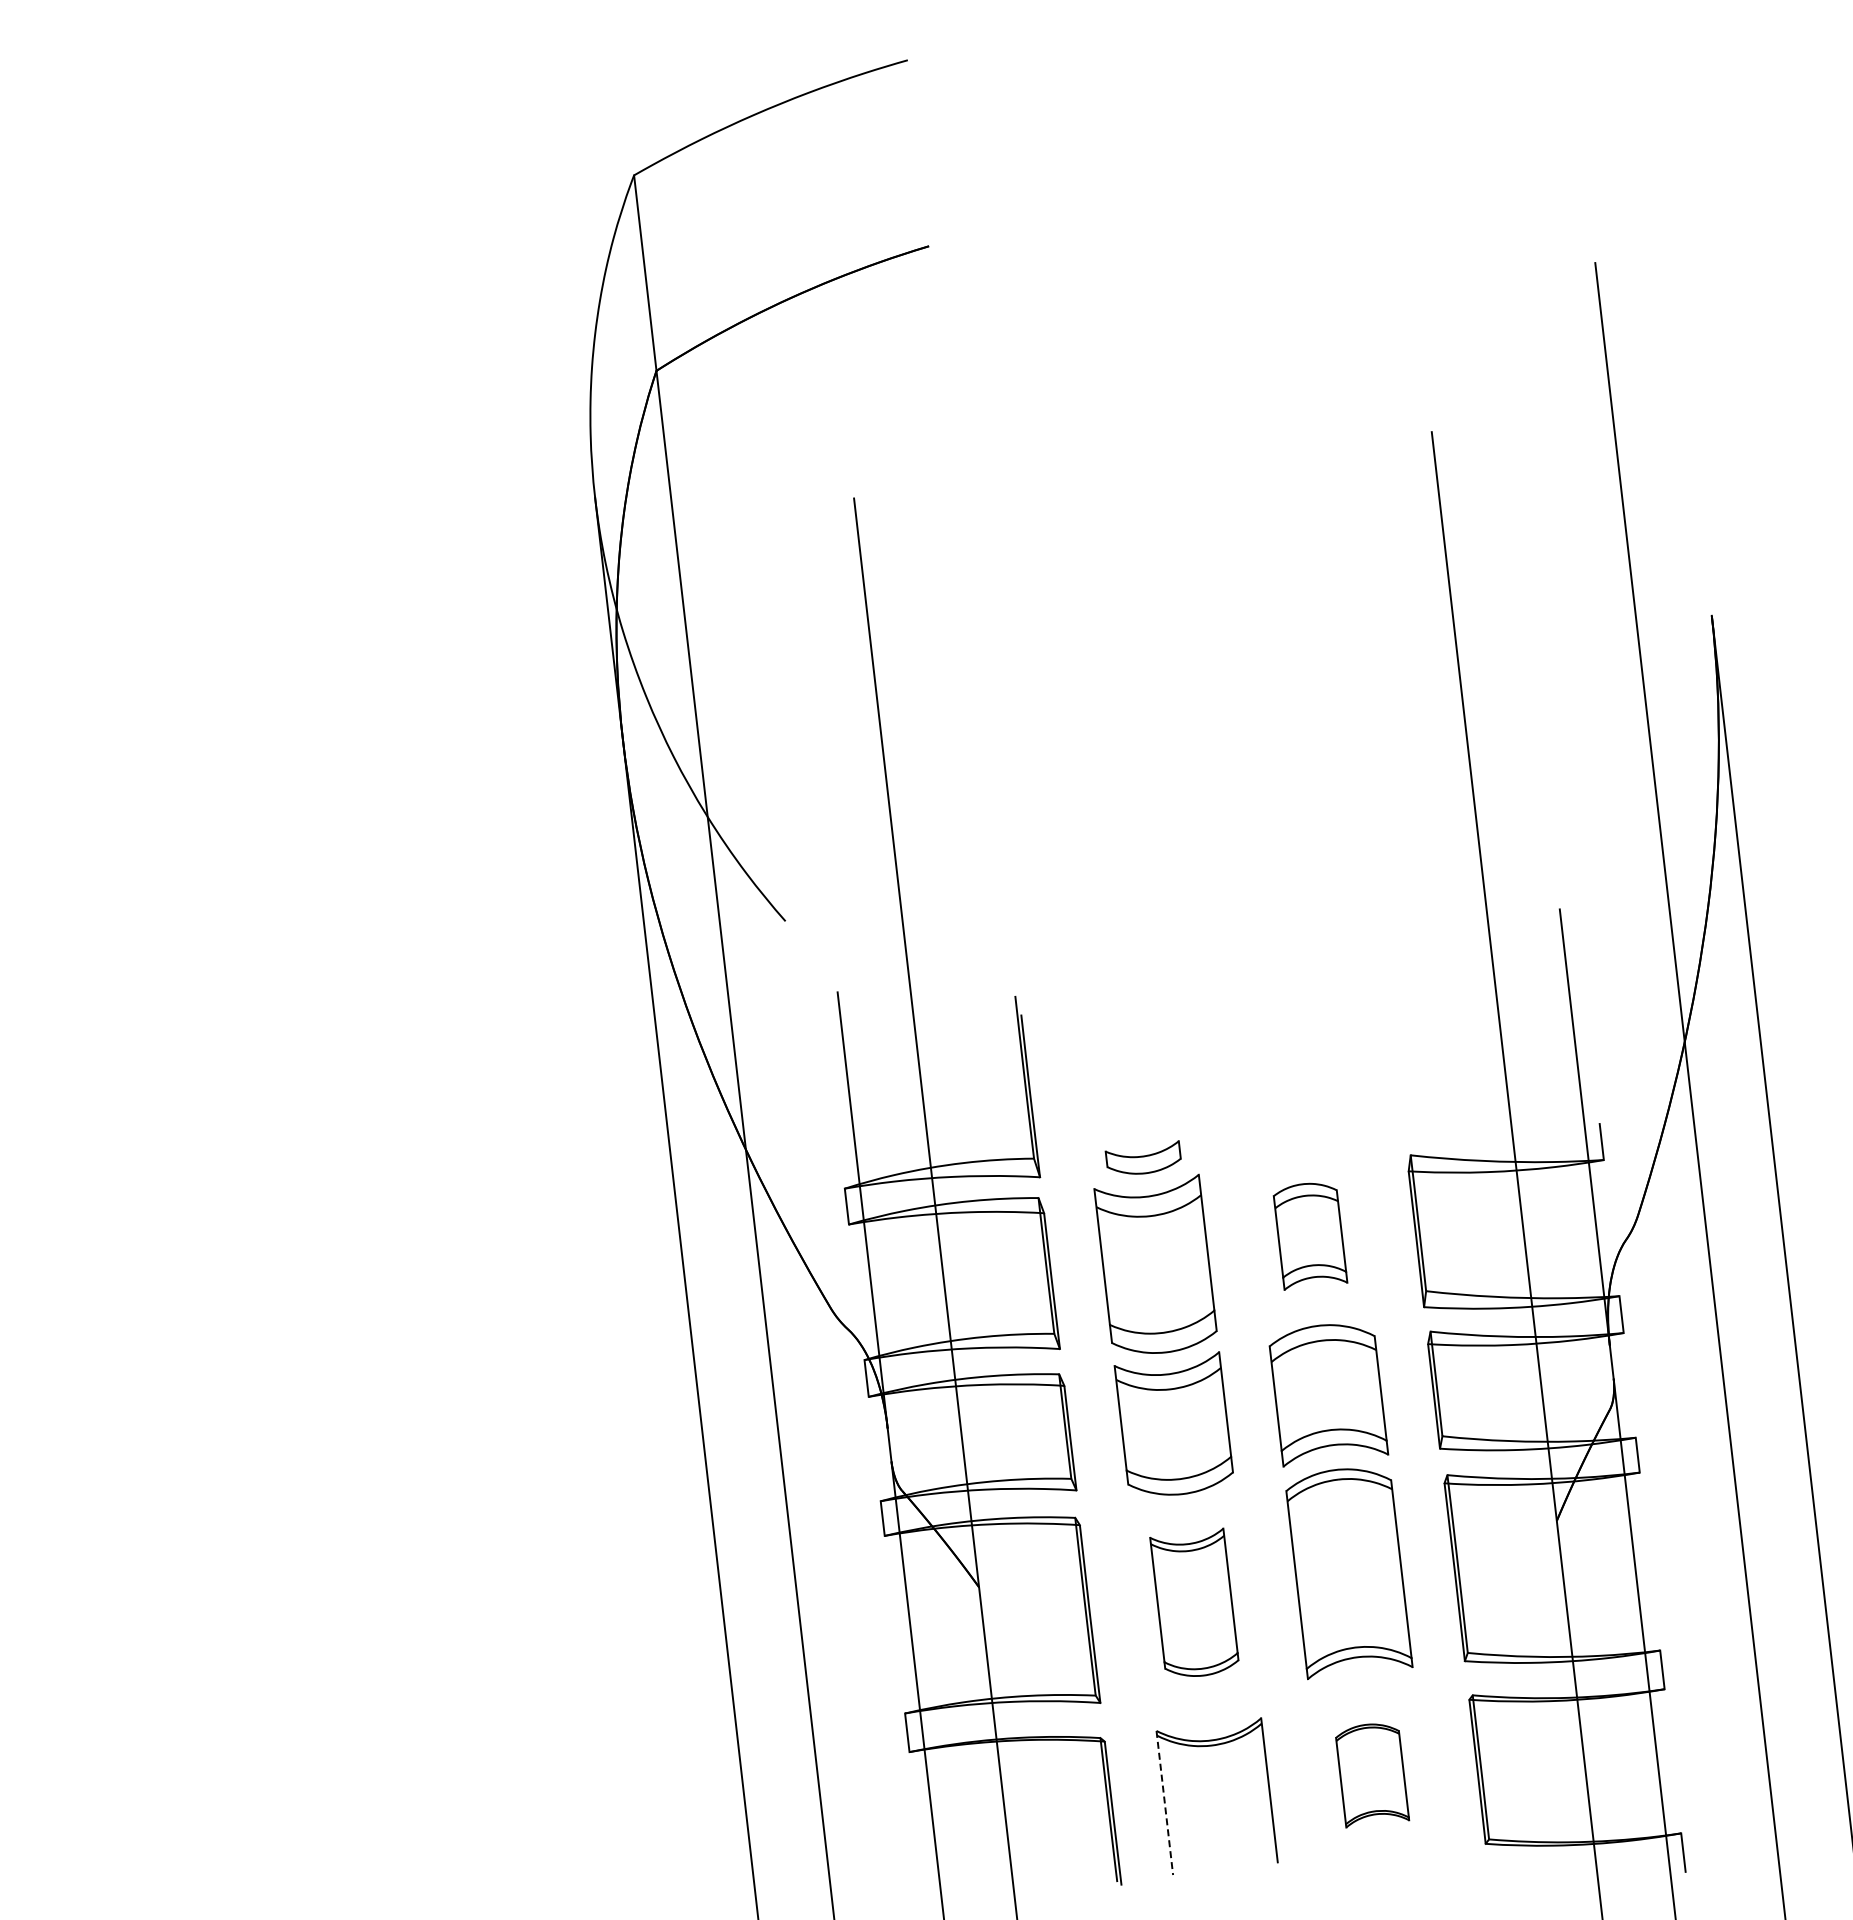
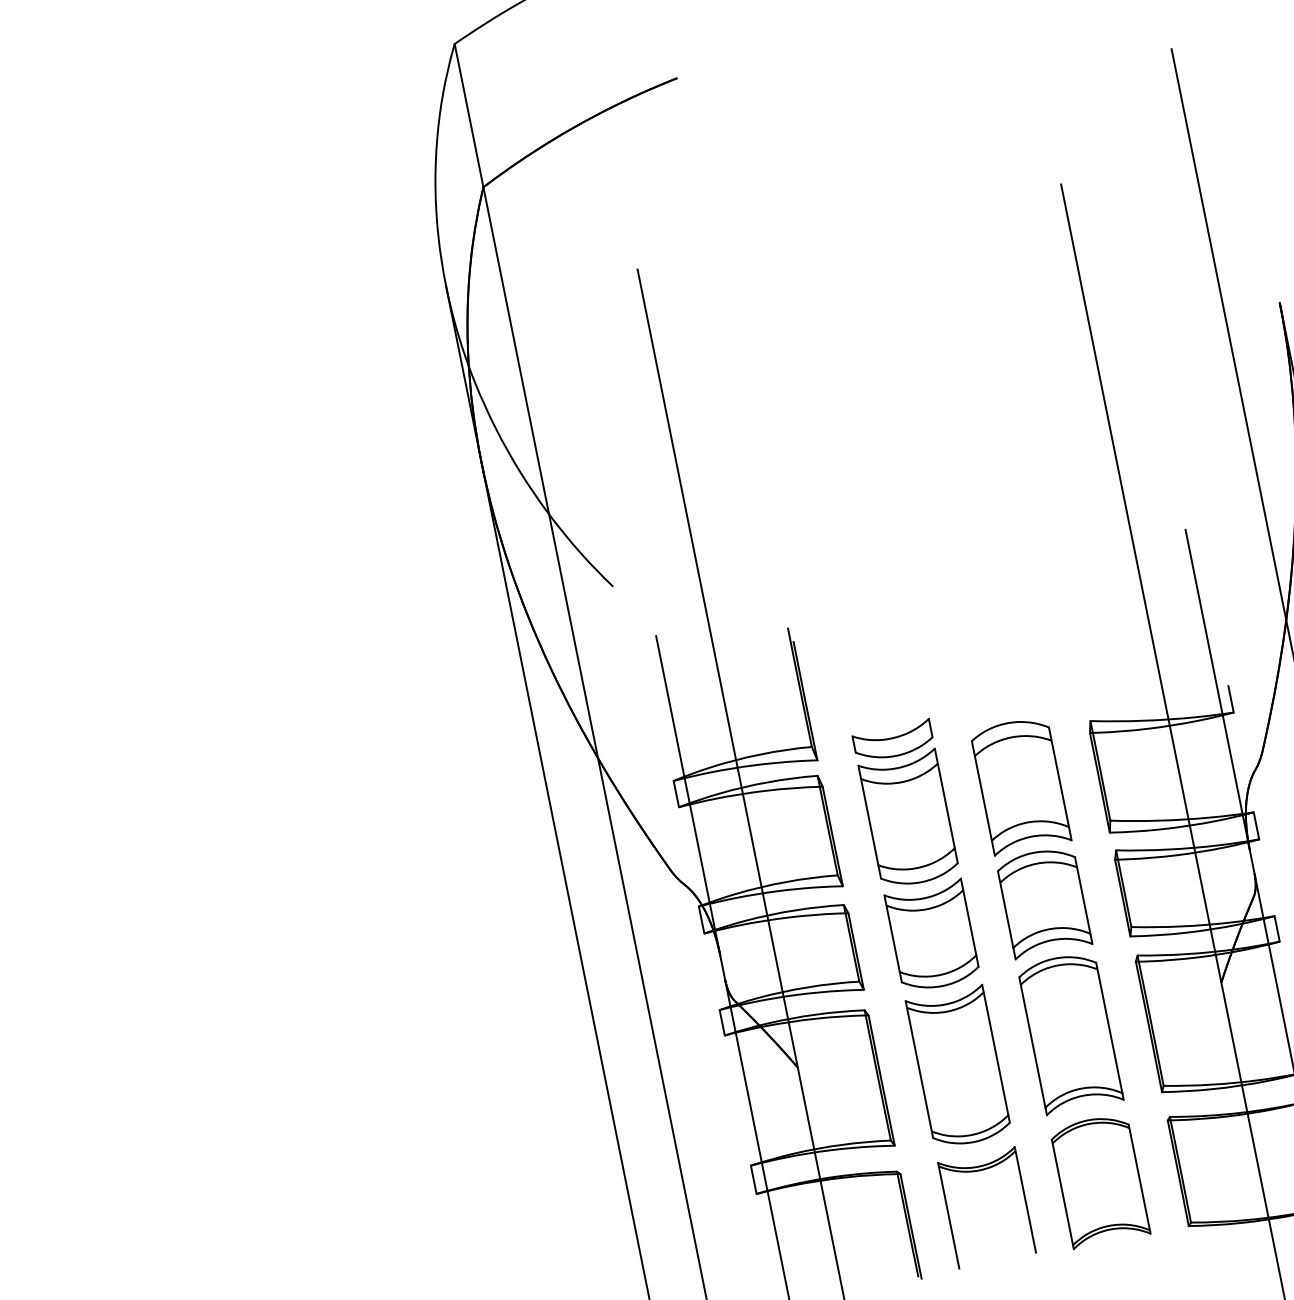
part: (1142, 1157) -> (892, 739), size x1.43
part: (1310, 1236) -> (1021, 787), size x1.67
part: (1194, 1602) -> (958, 1065), size x1.43
part: (1372, 1775) -> (1100, 1182), size x1.67
line: (1164, 1802) -> (948, 1215), dashed -> solid

